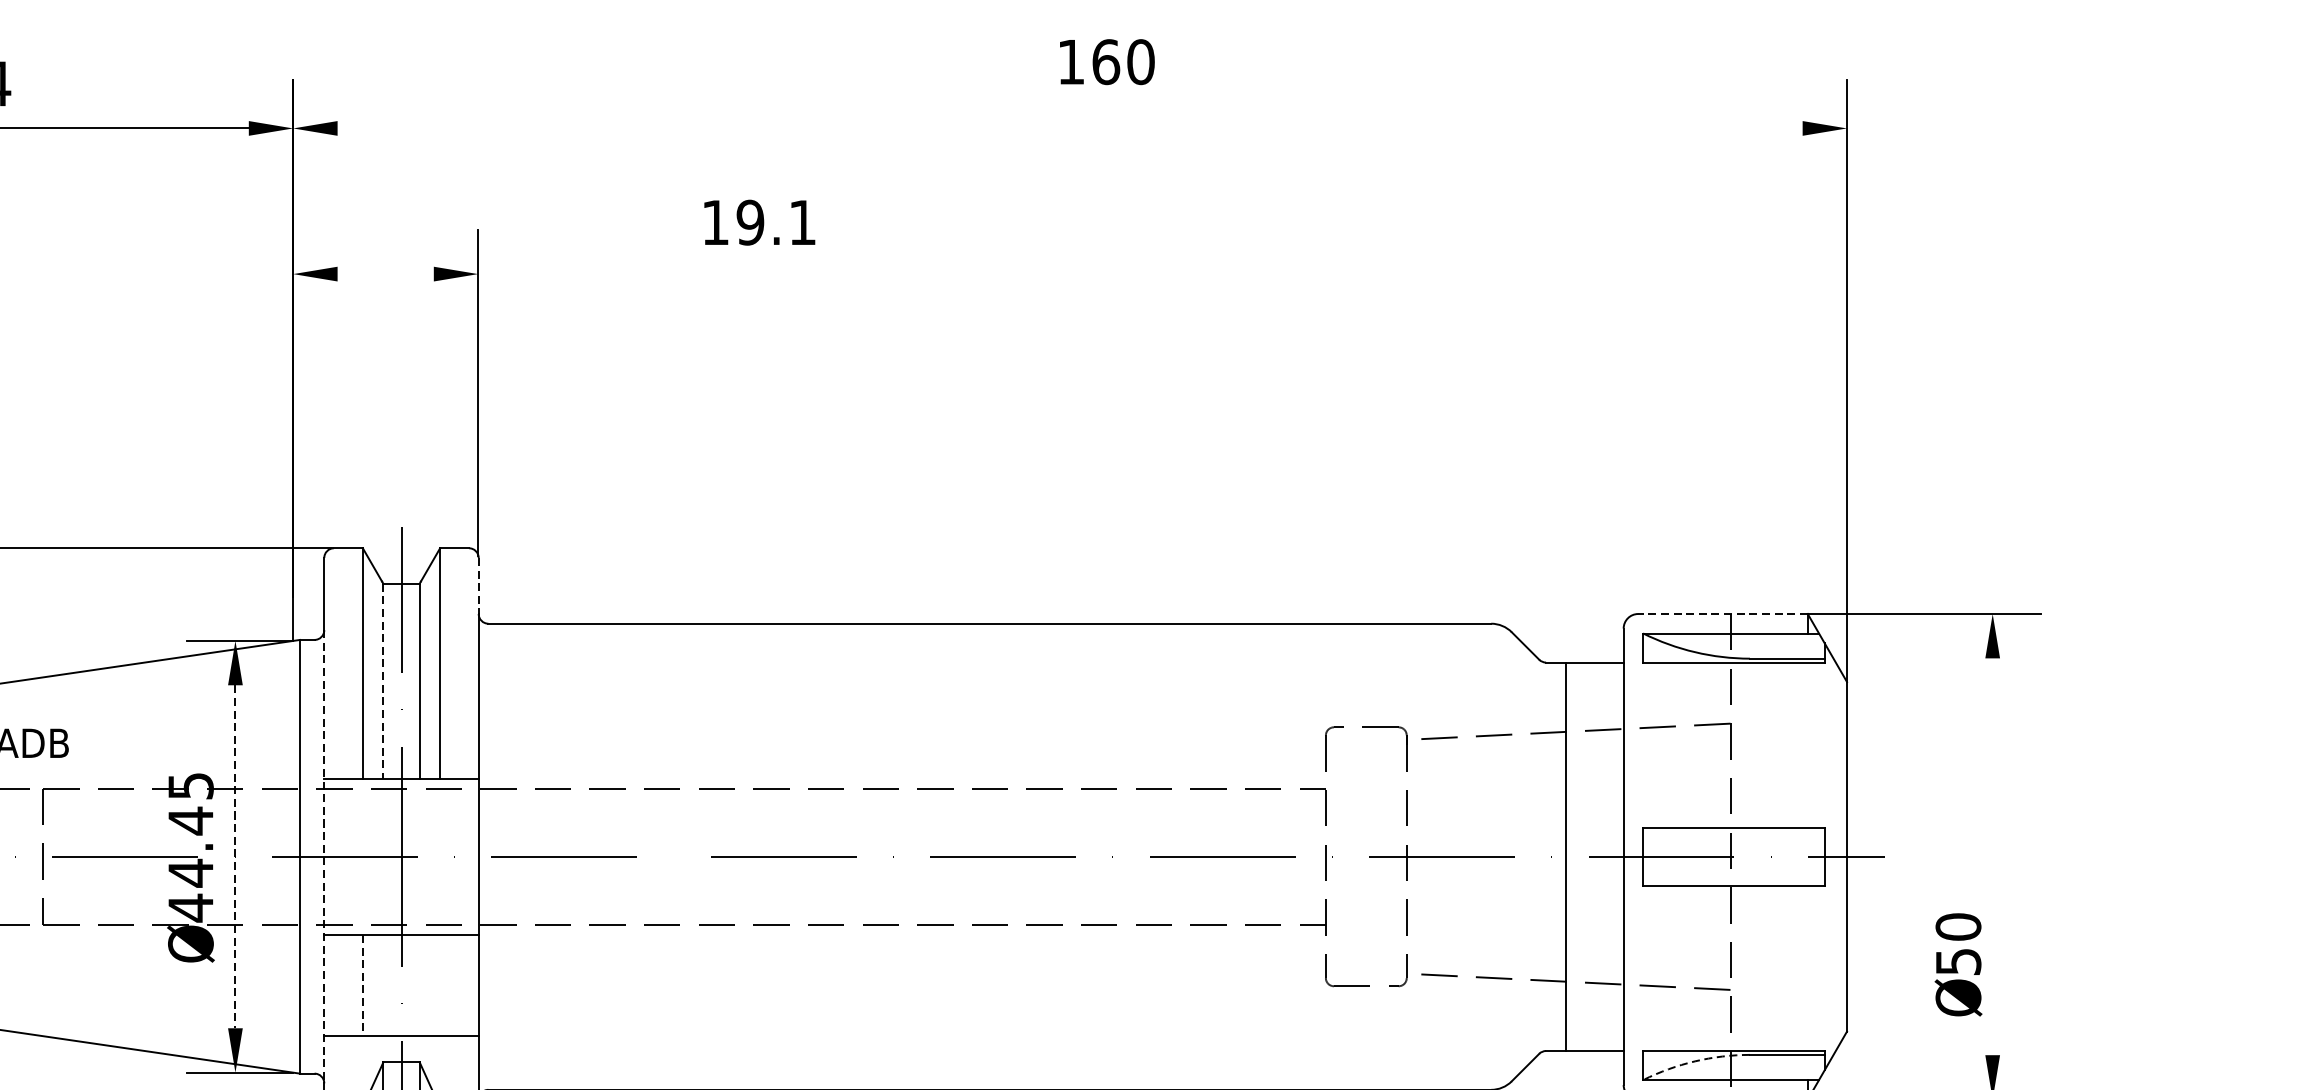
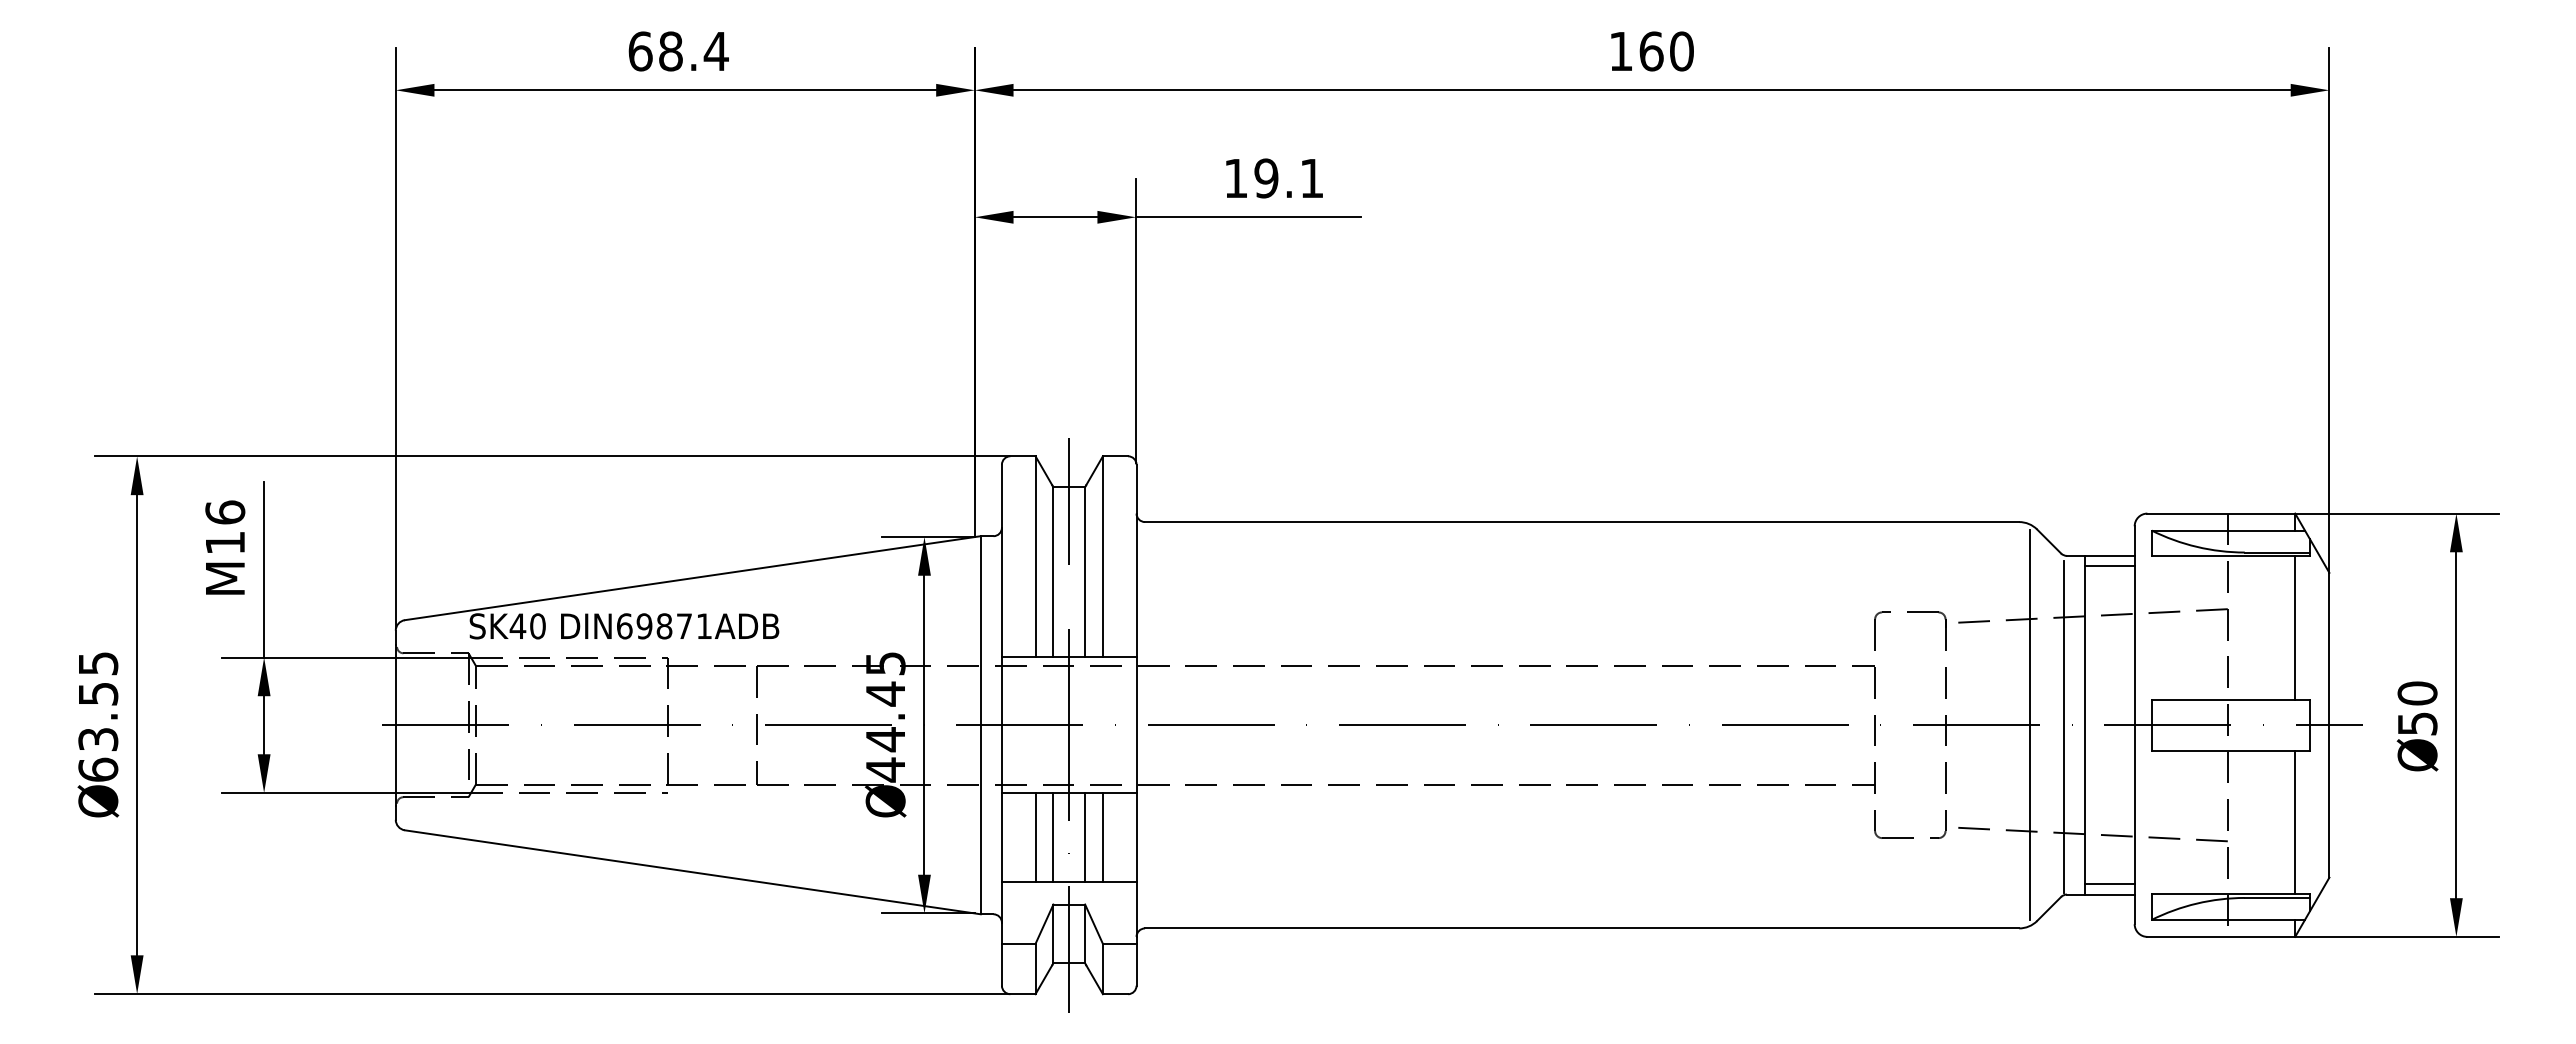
text: (1107, 62) -> (1652, 51), moved
line: (1069, 128) -> (1651, 90), added
text: (759, 222) -> (1274, 178), moved
line: (385, 274) -> (1055, 217), added
line: (607, 274) -> (1248, 217), added
line: (478, 586) -> (1136, 489), dashed -> solid
line: (1723, 613) -> (2221, 513), dashed -> solid
line: (1594, 674) -> (2109, 566), added
line: (383, 681) -> (1053, 572), dashed -> solid
line: (1808, 744) -> (2295, 627), added
line: (235, 857) -> (924, 725), dashed -> solid
line: (323, 857) -> (1001, 725), dashed -> solid
line: (1503, 857) -> (2029, 725), added
line: (1992, 857) -> (2456, 725), added
line: (1542, 858) -> (2063, 726), added
text: (1958, 964) -> (2417, 726), moved
line: (1808, 968) -> (2295, 822), added
line: (383, 985) -> (1053, 837), added
line: (420, 985) -> (1085, 837), added
line: (439, 985) -> (1102, 837), added
line: (362, 986) -> (1035, 838), dashed -> solid
line: (1594, 1039) -> (2109, 884), added
arc: (1694, 1061) -> (2196, 903), dashed -> solid

